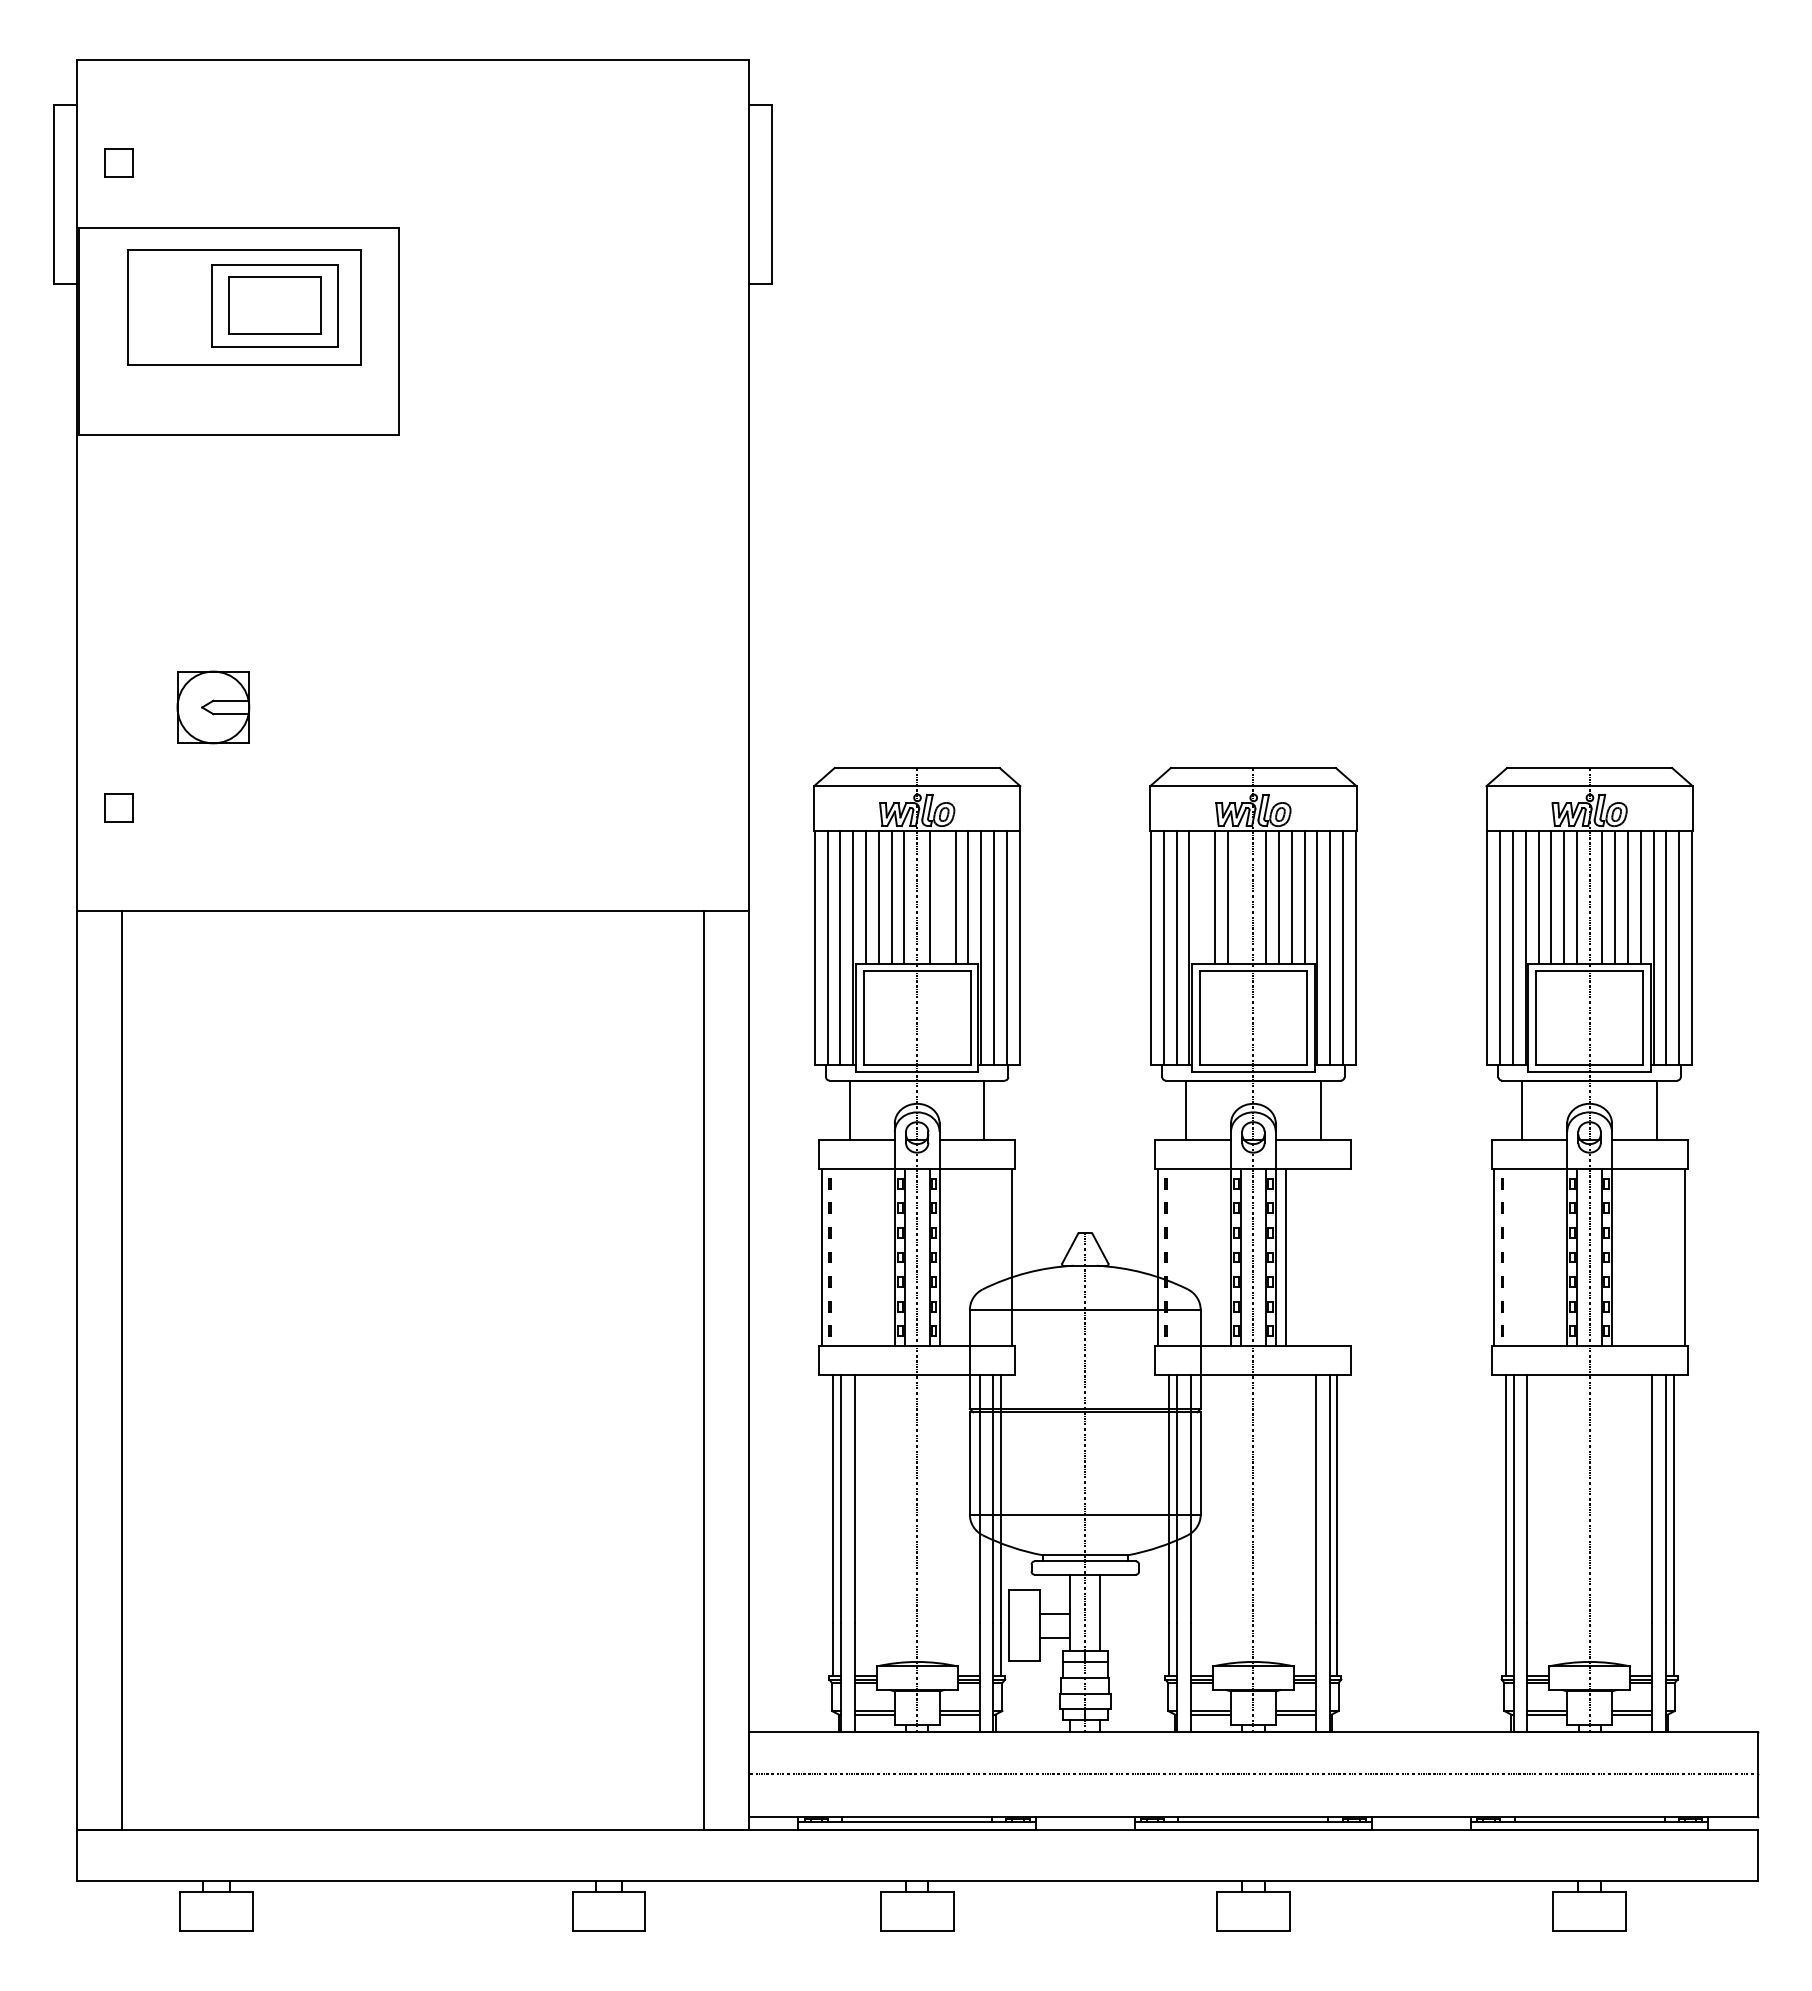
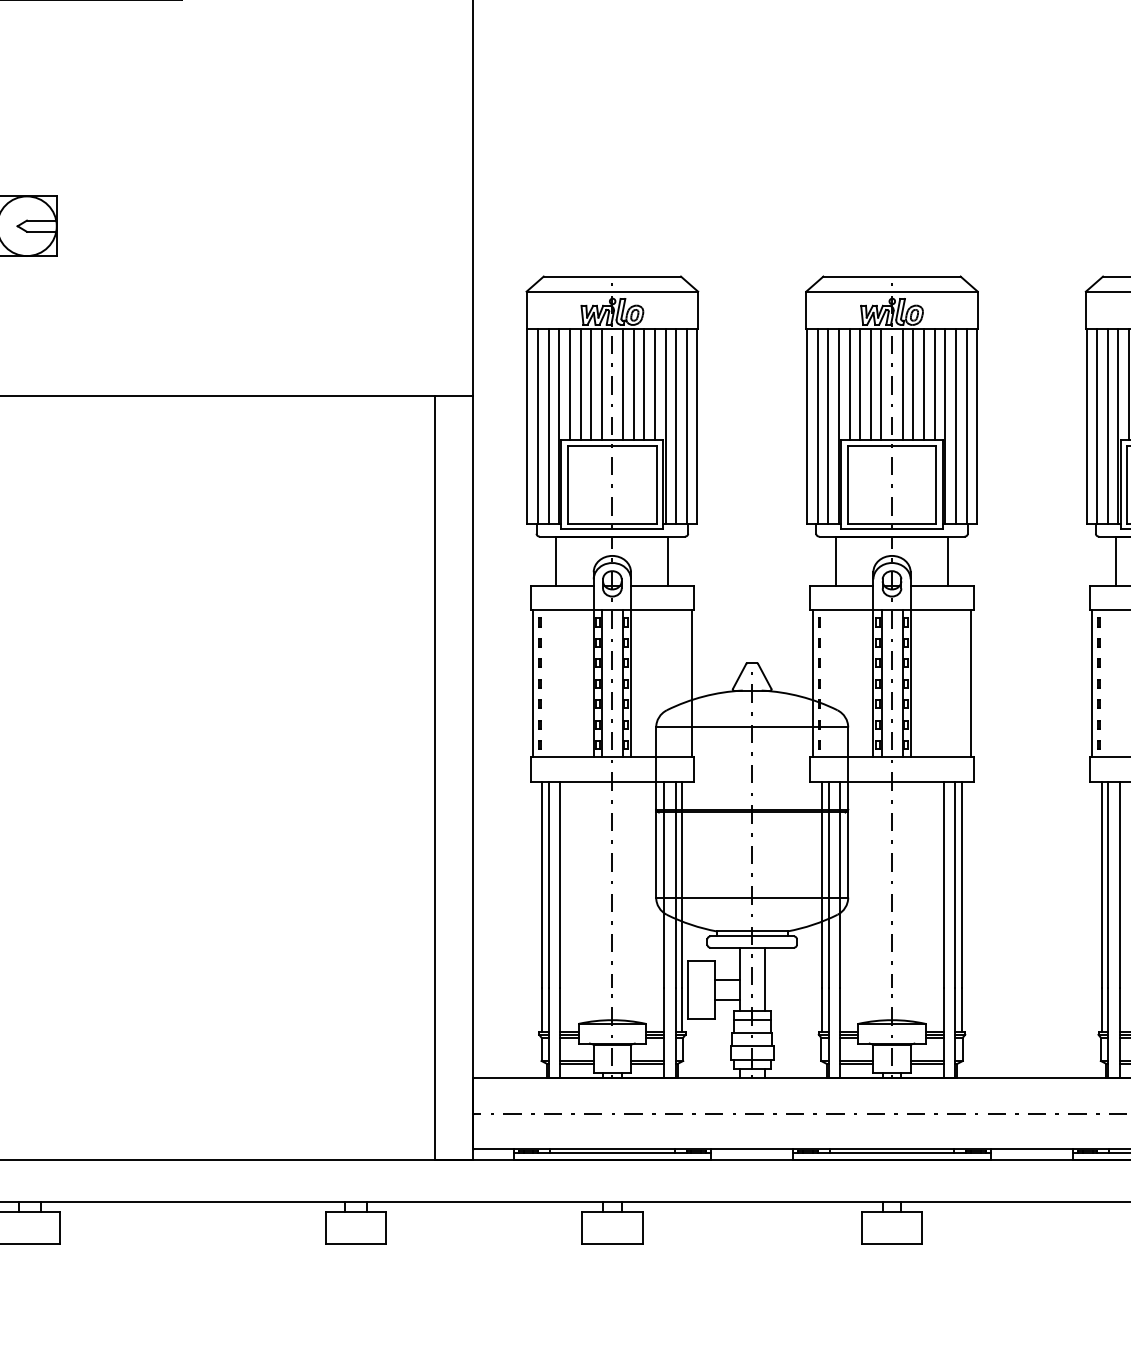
line: (942, 897) -> (633, 384), added
line: (1202, 897) -> (849, 384), added
line: (1240, 897) -> (881, 384), added
line: (1285, 1257) -> (971, 683), moved

